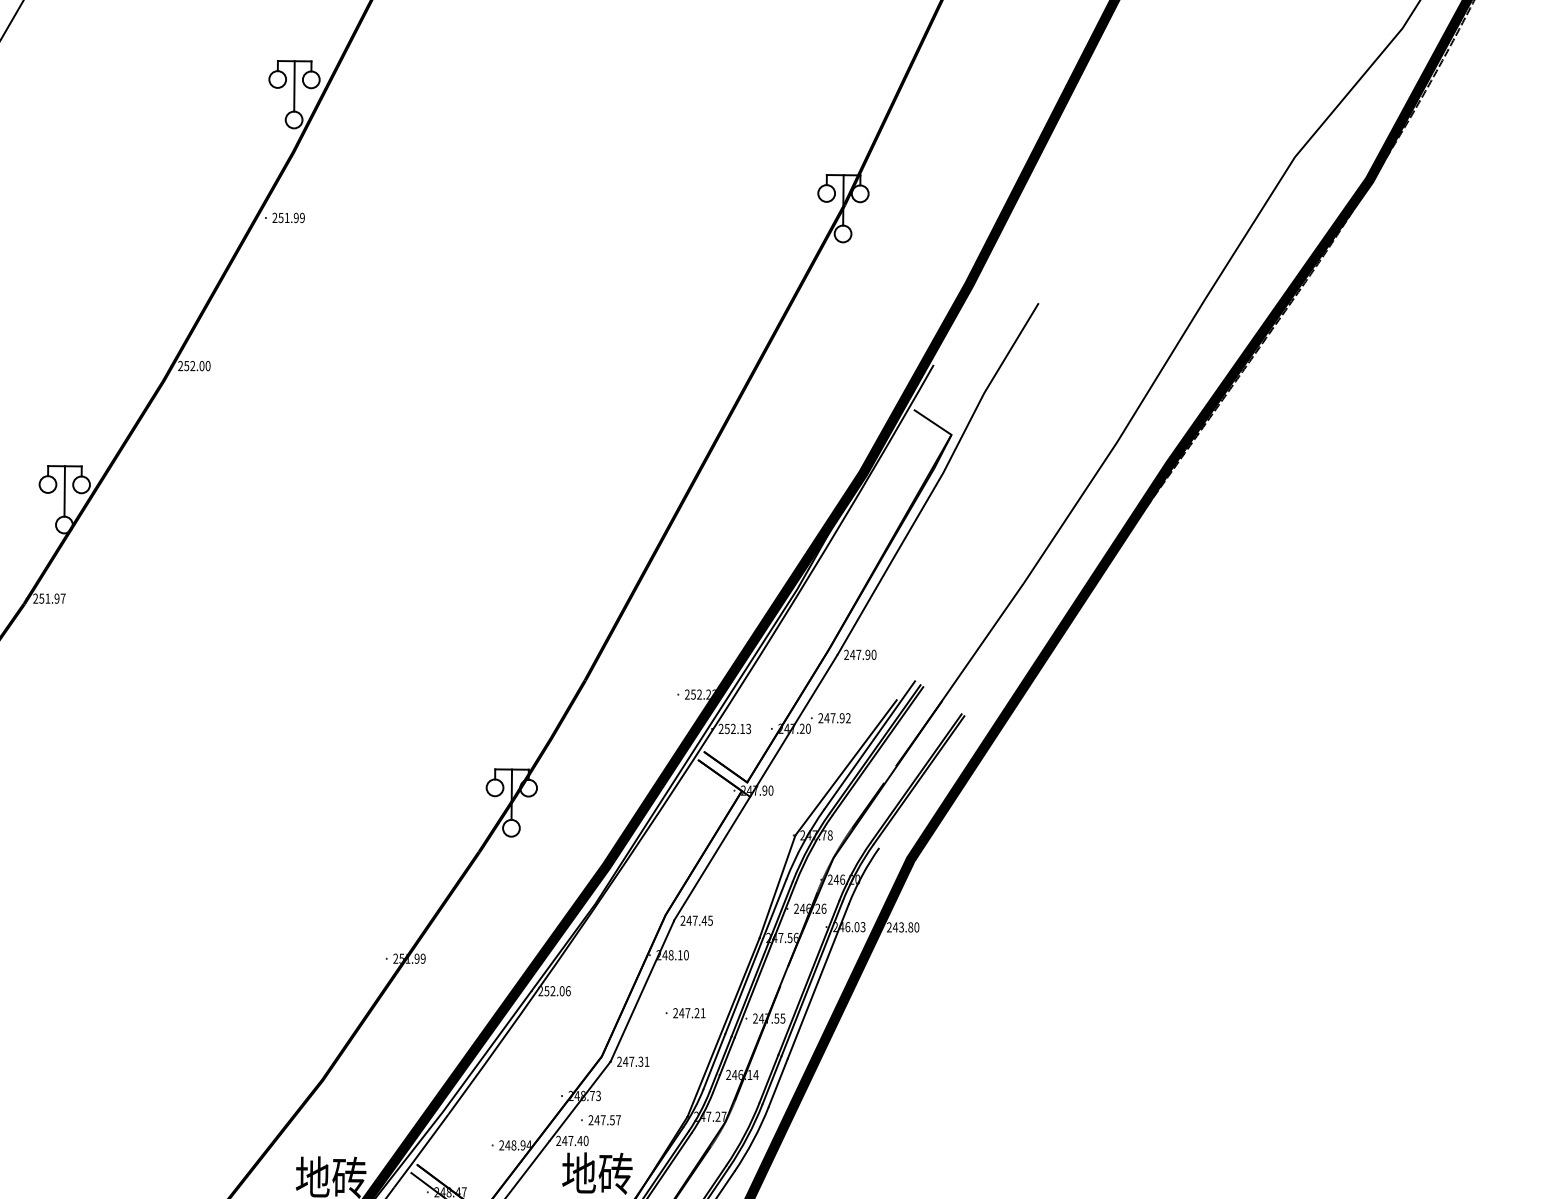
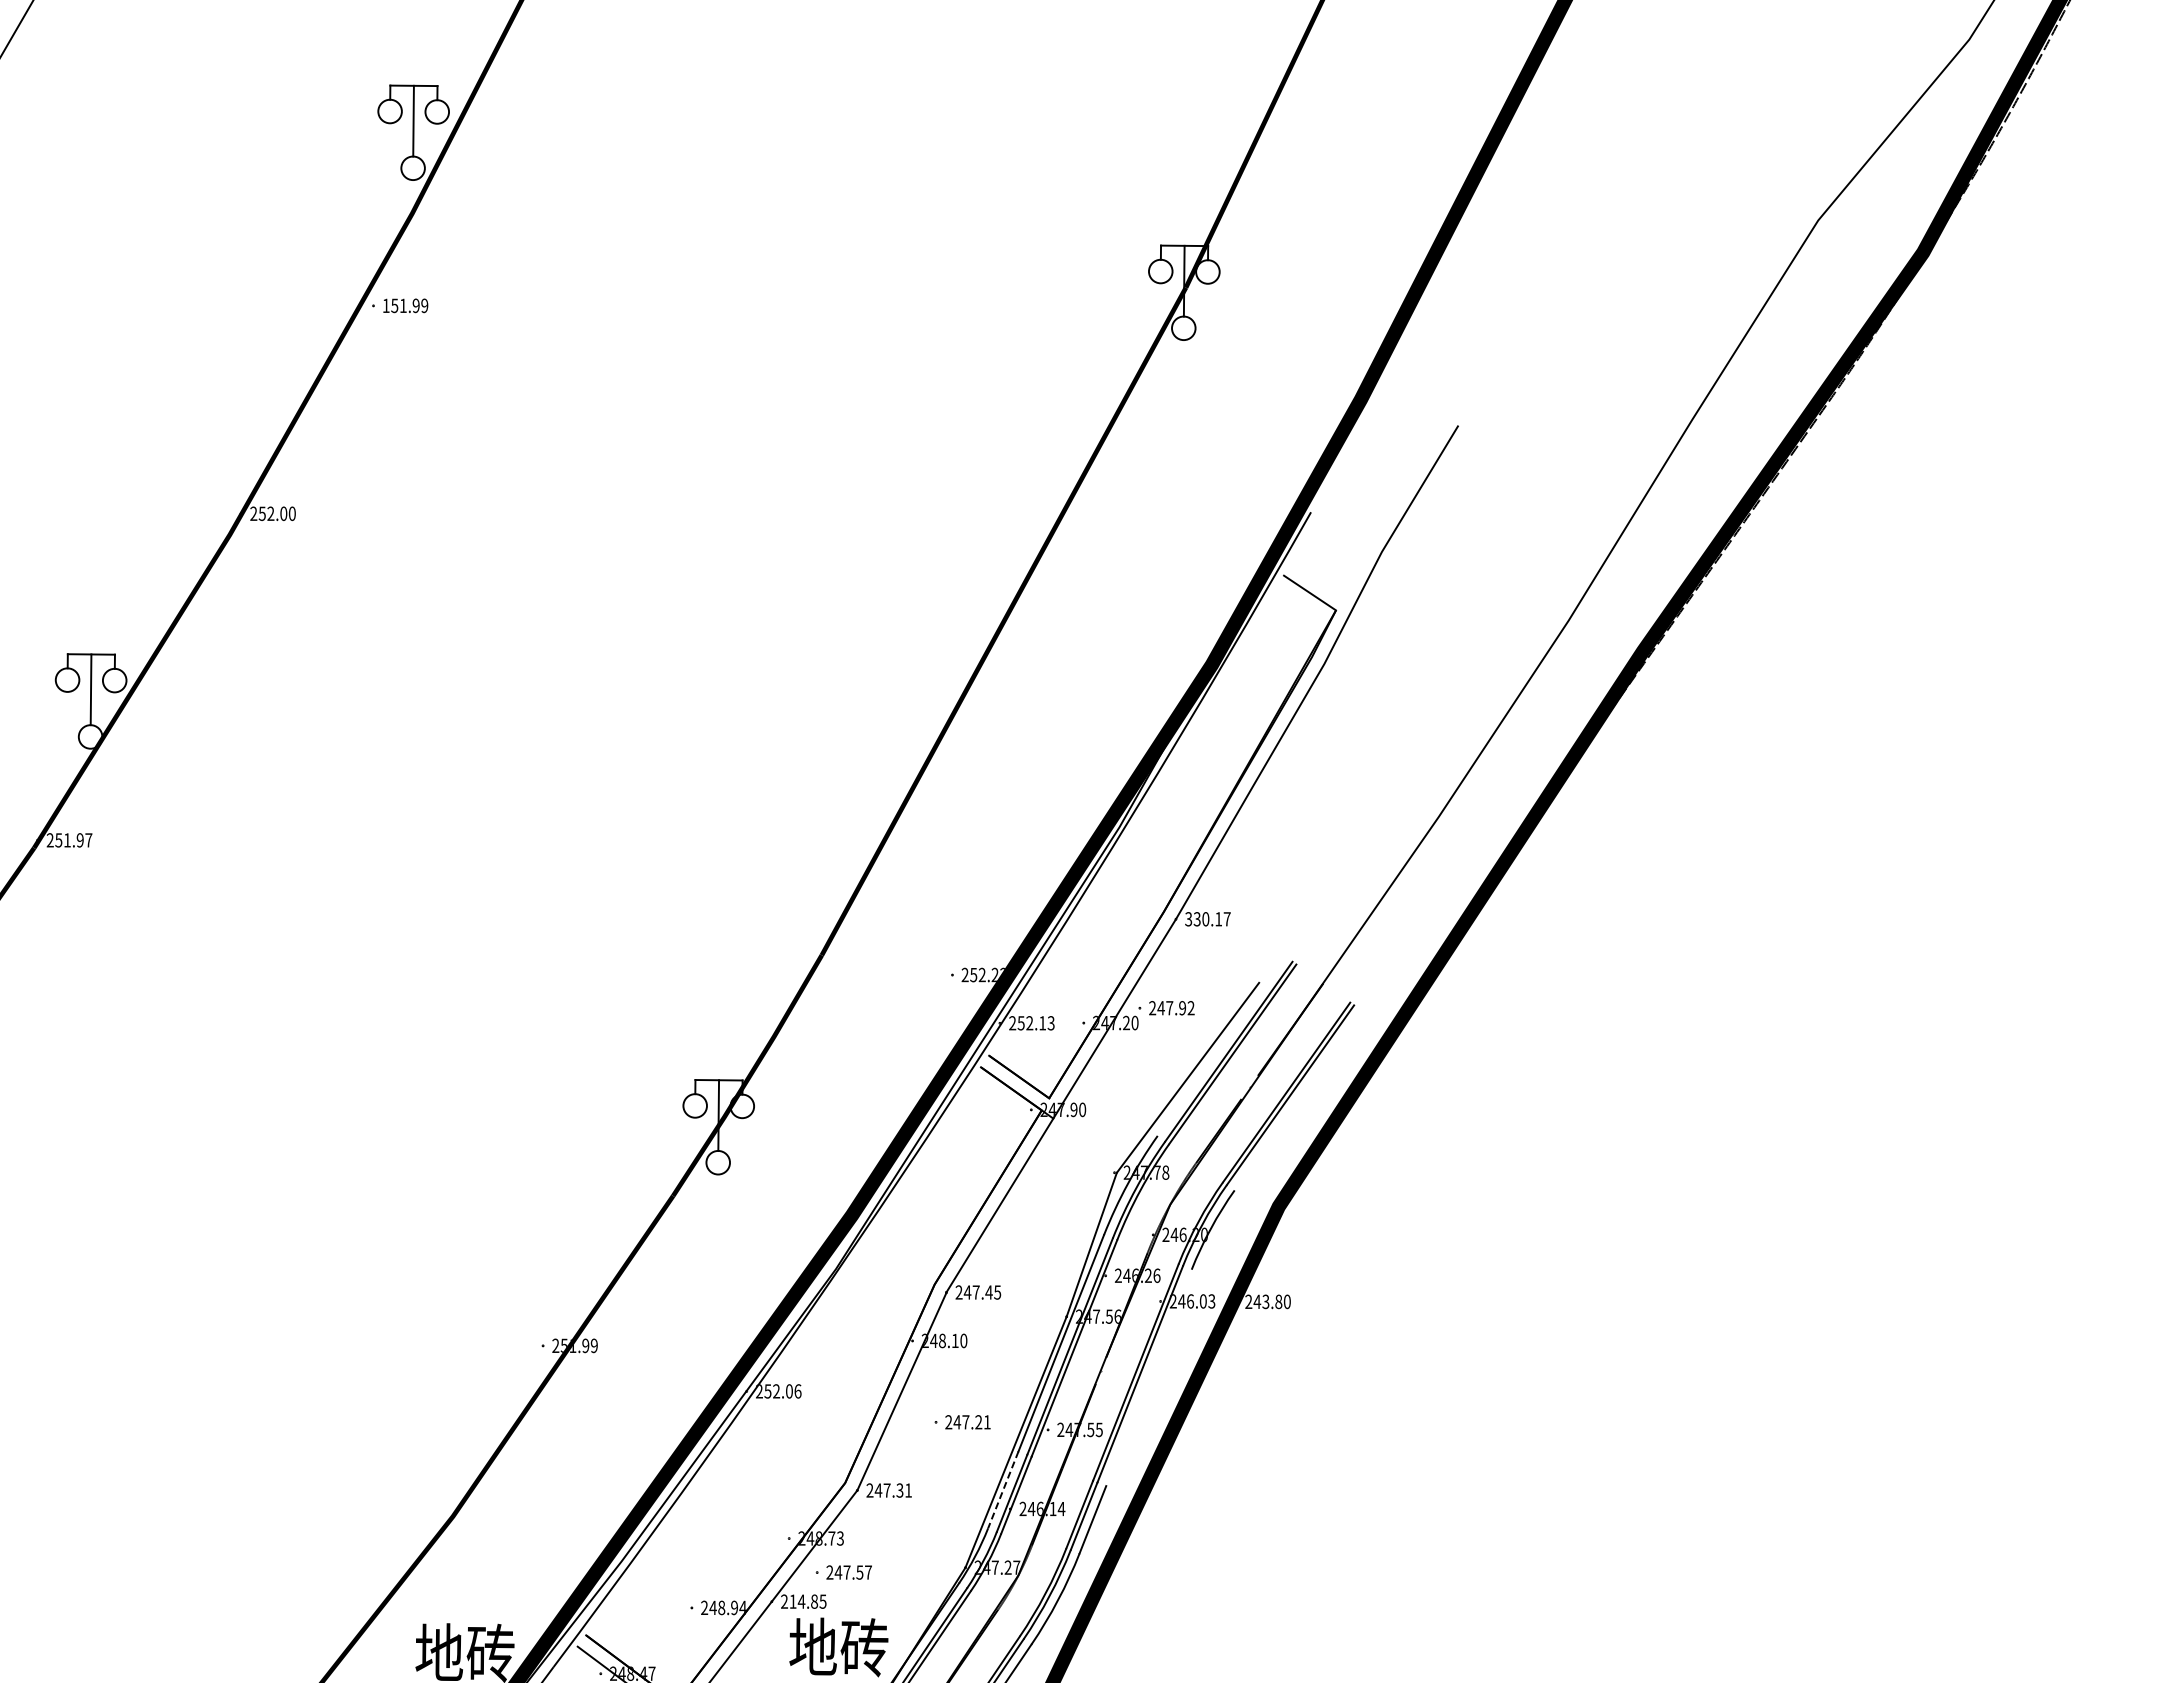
text: (274, 217) -> (385, 305), 251.99 -> 151.99
text: (859, 655) -> (1207, 919), 247.90 -> 330.17
line: (869, 744) -> (1220, 1045), removed
line: (817, 981) -> (1148, 1377), removed
line: (714, 1061) -> (1003, 1490), solid -> dashed
text: (575, 1140) -> (807, 1601), 247.40 -> 214.85

